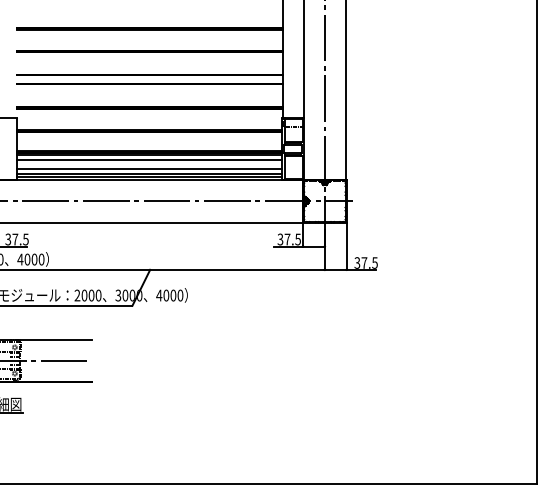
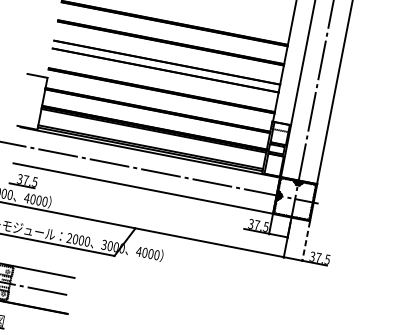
line: (149, 159) -> (153, 134), removed
line: (149, 168) -> (151, 142), removed
line: (346, 247) -> (305, 241), solid -> dashed

